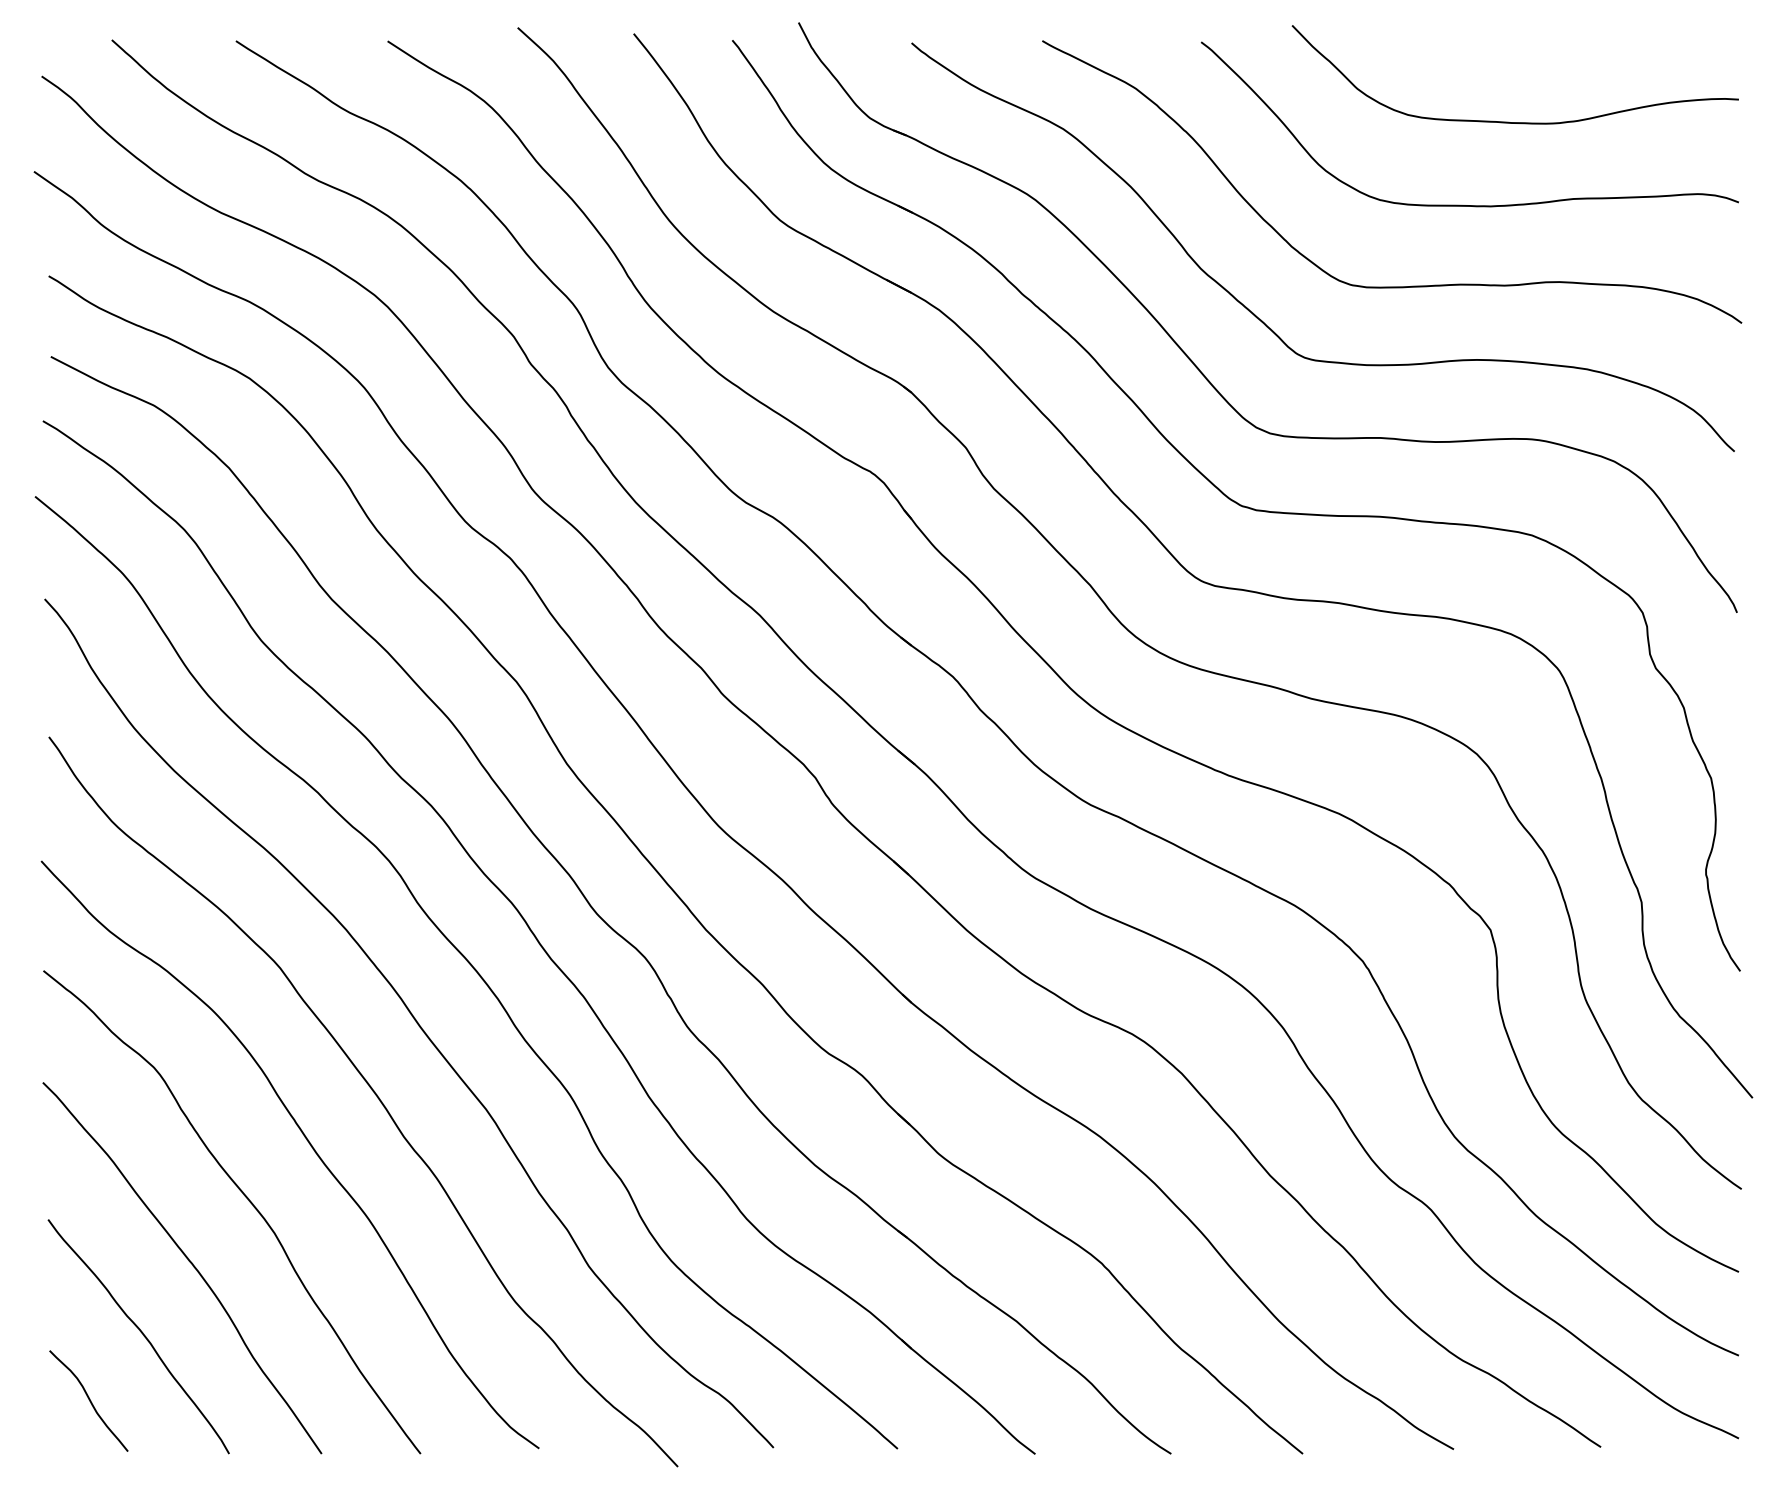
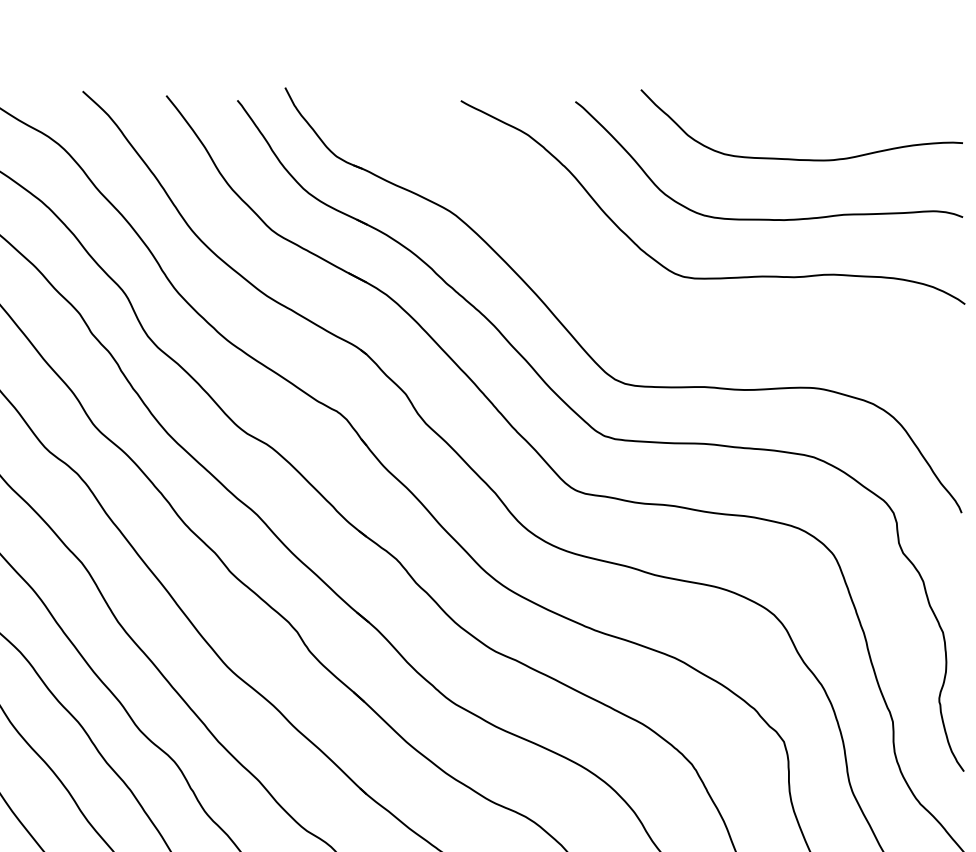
curve: (1261, 319) -> (618, 301), removed

